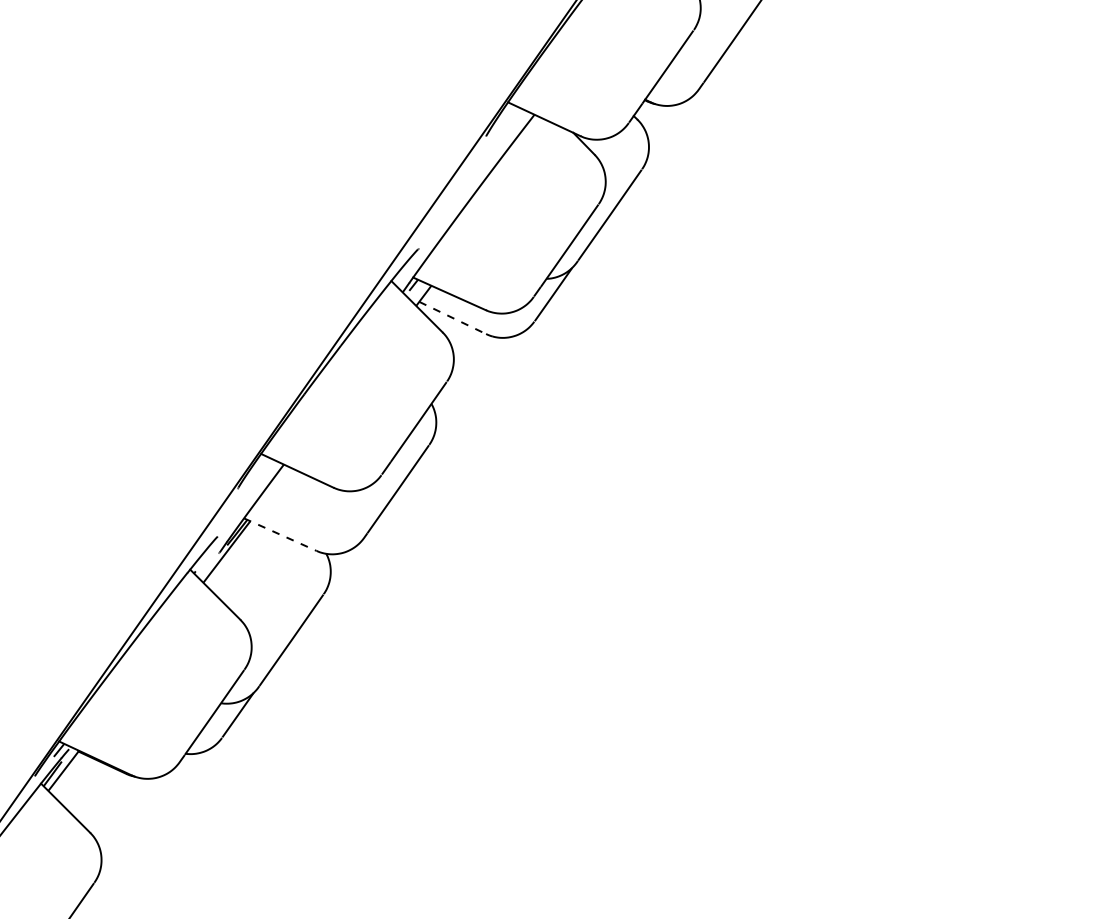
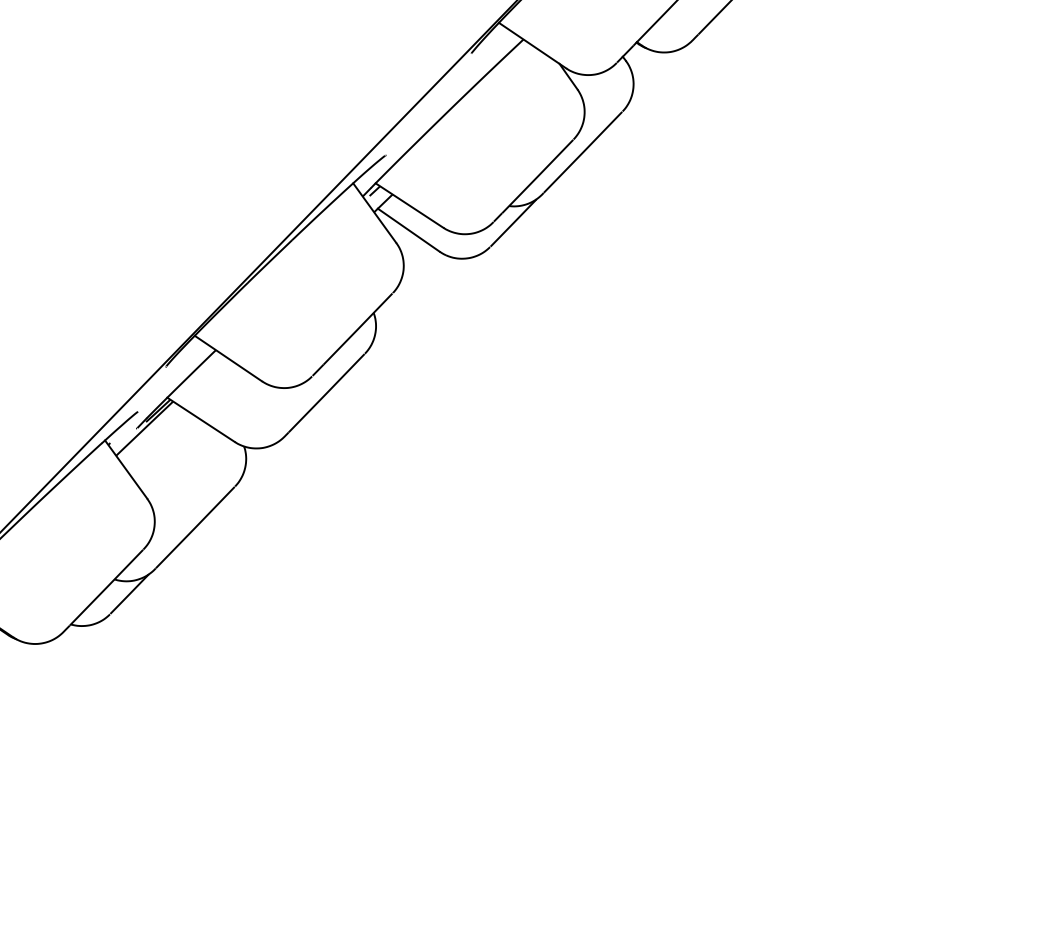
line: (453, 318) -> (409, 230), dashed -> solid
line: (280, 534) -> (201, 419), dashed -> solid

